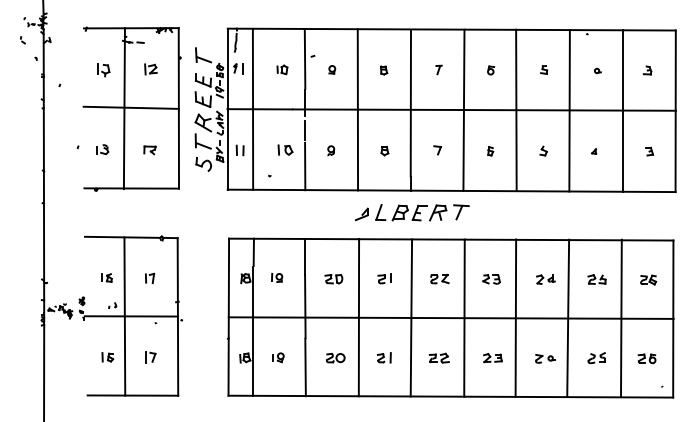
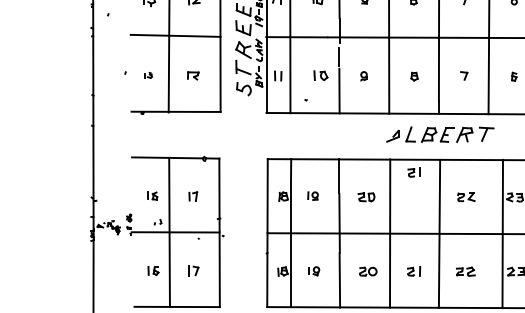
part: (102, 149) -> (148, 75), size x0.6
part: (384, 278) -> (414, 172), moved
line: (464, 317) -> (502, 233), moved

